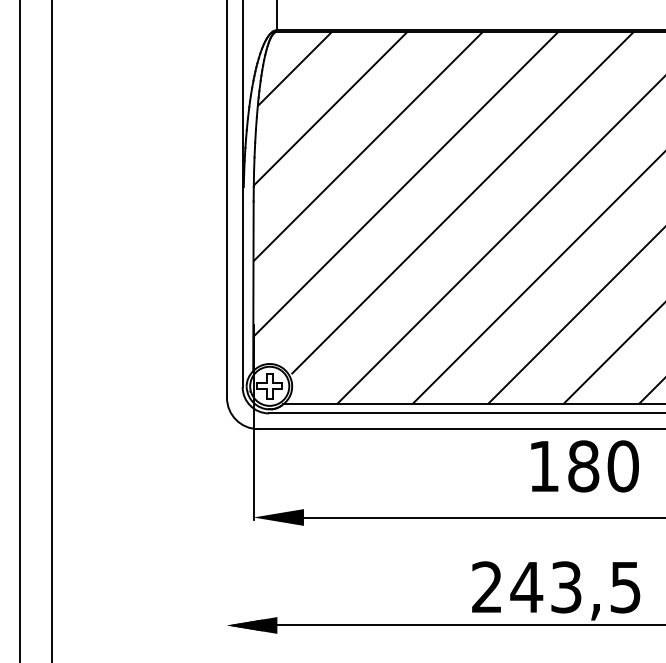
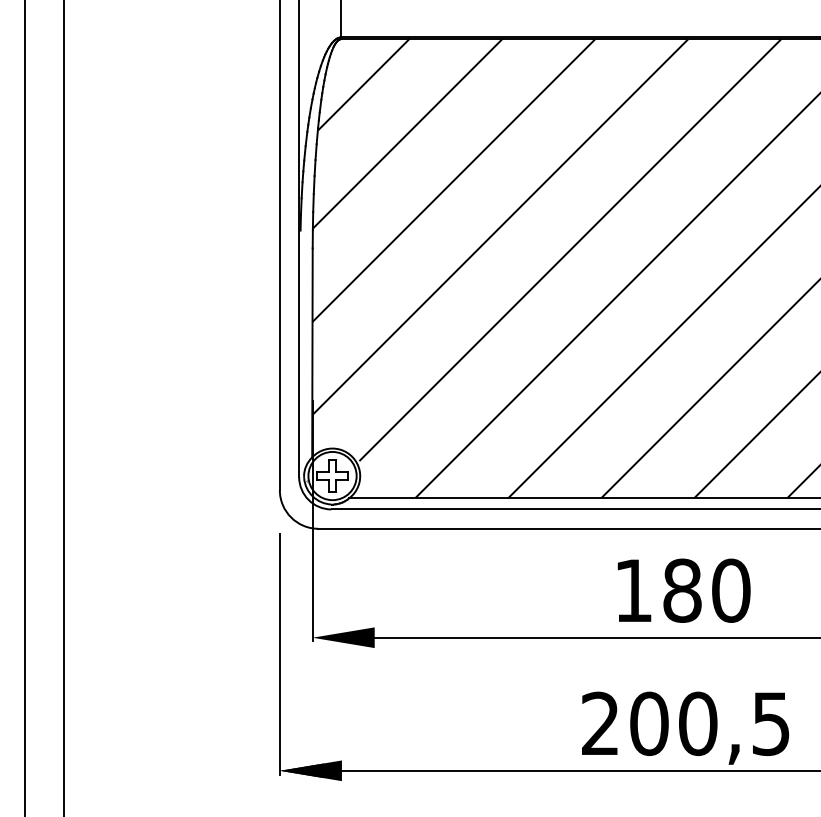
text: (584, 466) -> (683, 590), moved
line: (226, 530) -> (279, 653), added
text: (545, 587) -> (672, 723), 243,5 -> 200,5

